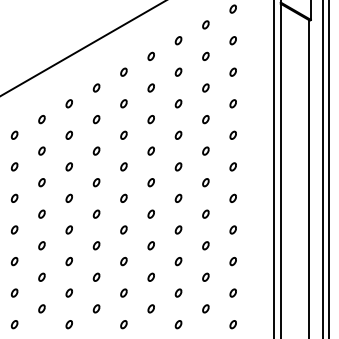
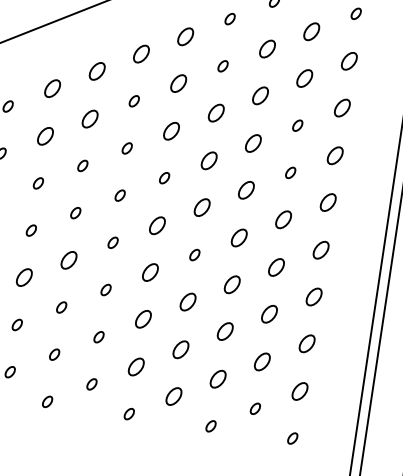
part: (205, 55) -> (311, 29), size x1.6
part: (123, 71) -> (185, 35), size x1.6
part: (178, 71) -> (267, 47), size x1.6
part: (232, 71) -> (348, 59), size x1.6
part: (96, 87) -> (141, 53), size x1.6
part: (205, 87) -> (304, 77), size x1.6
part: (68, 103) -> (95, 70), size x1.6
part: (123, 103) -> (178, 83), size x1.6
part: (178, 103) -> (260, 95), size x1.6
part: (232, 103) -> (341, 107), size x1.6
part: (41, 119) -> (51, 88), size x1.6
part: (150, 119) -> (214, 113), size x1.6
part: (68, 134) -> (88, 117), size x1.6
part: (123, 134) -> (171, 129), size x1.6
part: (178, 134) -> (253, 141), size x1.6
part: (232, 134) -> (334, 153), size x1.6
part: (41, 150) -> (44, 135), size x1.6
part: (150, 150) -> (207, 159), size x1.6
part: (178, 166) -> (246, 189), size x1.6
part: (232, 166) -> (327, 201), size x1.6
part: (150, 182) -> (200, 207), size x1.6
part: (205, 182) -> (283, 219), size x1.6
part: (123, 197) -> (157, 223), size x1.6
part: (178, 197) -> (239, 236), size x1.6
part: (232, 197) -> (320, 248), size x1.6
part: (205, 213) -> (276, 266), size x1.6
part: (68, 229) -> (67, 259), size x1.6
part: (123, 229) -> (149, 271), size x1.6
part: (178, 229) -> (232, 284), size x1.6
part: (232, 229) -> (312, 296), size x1.6
part: (41, 245) -> (23, 277), size x1.6
part: (150, 245) -> (186, 301), size x1.6
part: (205, 245) -> (268, 313), size x1.6
part: (123, 261) -> (142, 319), size x1.6
part: (178, 261) -> (225, 331), size x1.6
part: (232, 261) -> (305, 343), size x1.6
part: (150, 276) -> (179, 348), size x1.6
part: (205, 276) -> (262, 360), size x1.6
part: (123, 292) -> (135, 365), size x1.6
part: (178, 292) -> (218, 378), size x1.6
part: (232, 292) -> (298, 390), size x1.6
part: (150, 308) -> (172, 395), size x1.6

